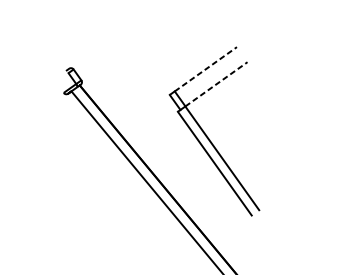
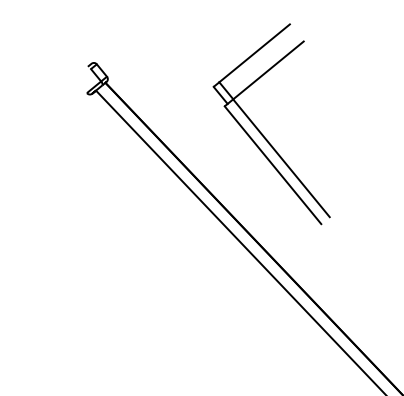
line: (205, 69) -> (254, 53), dashed -> solid
line: (216, 84) -> (268, 70), dashed -> solid

